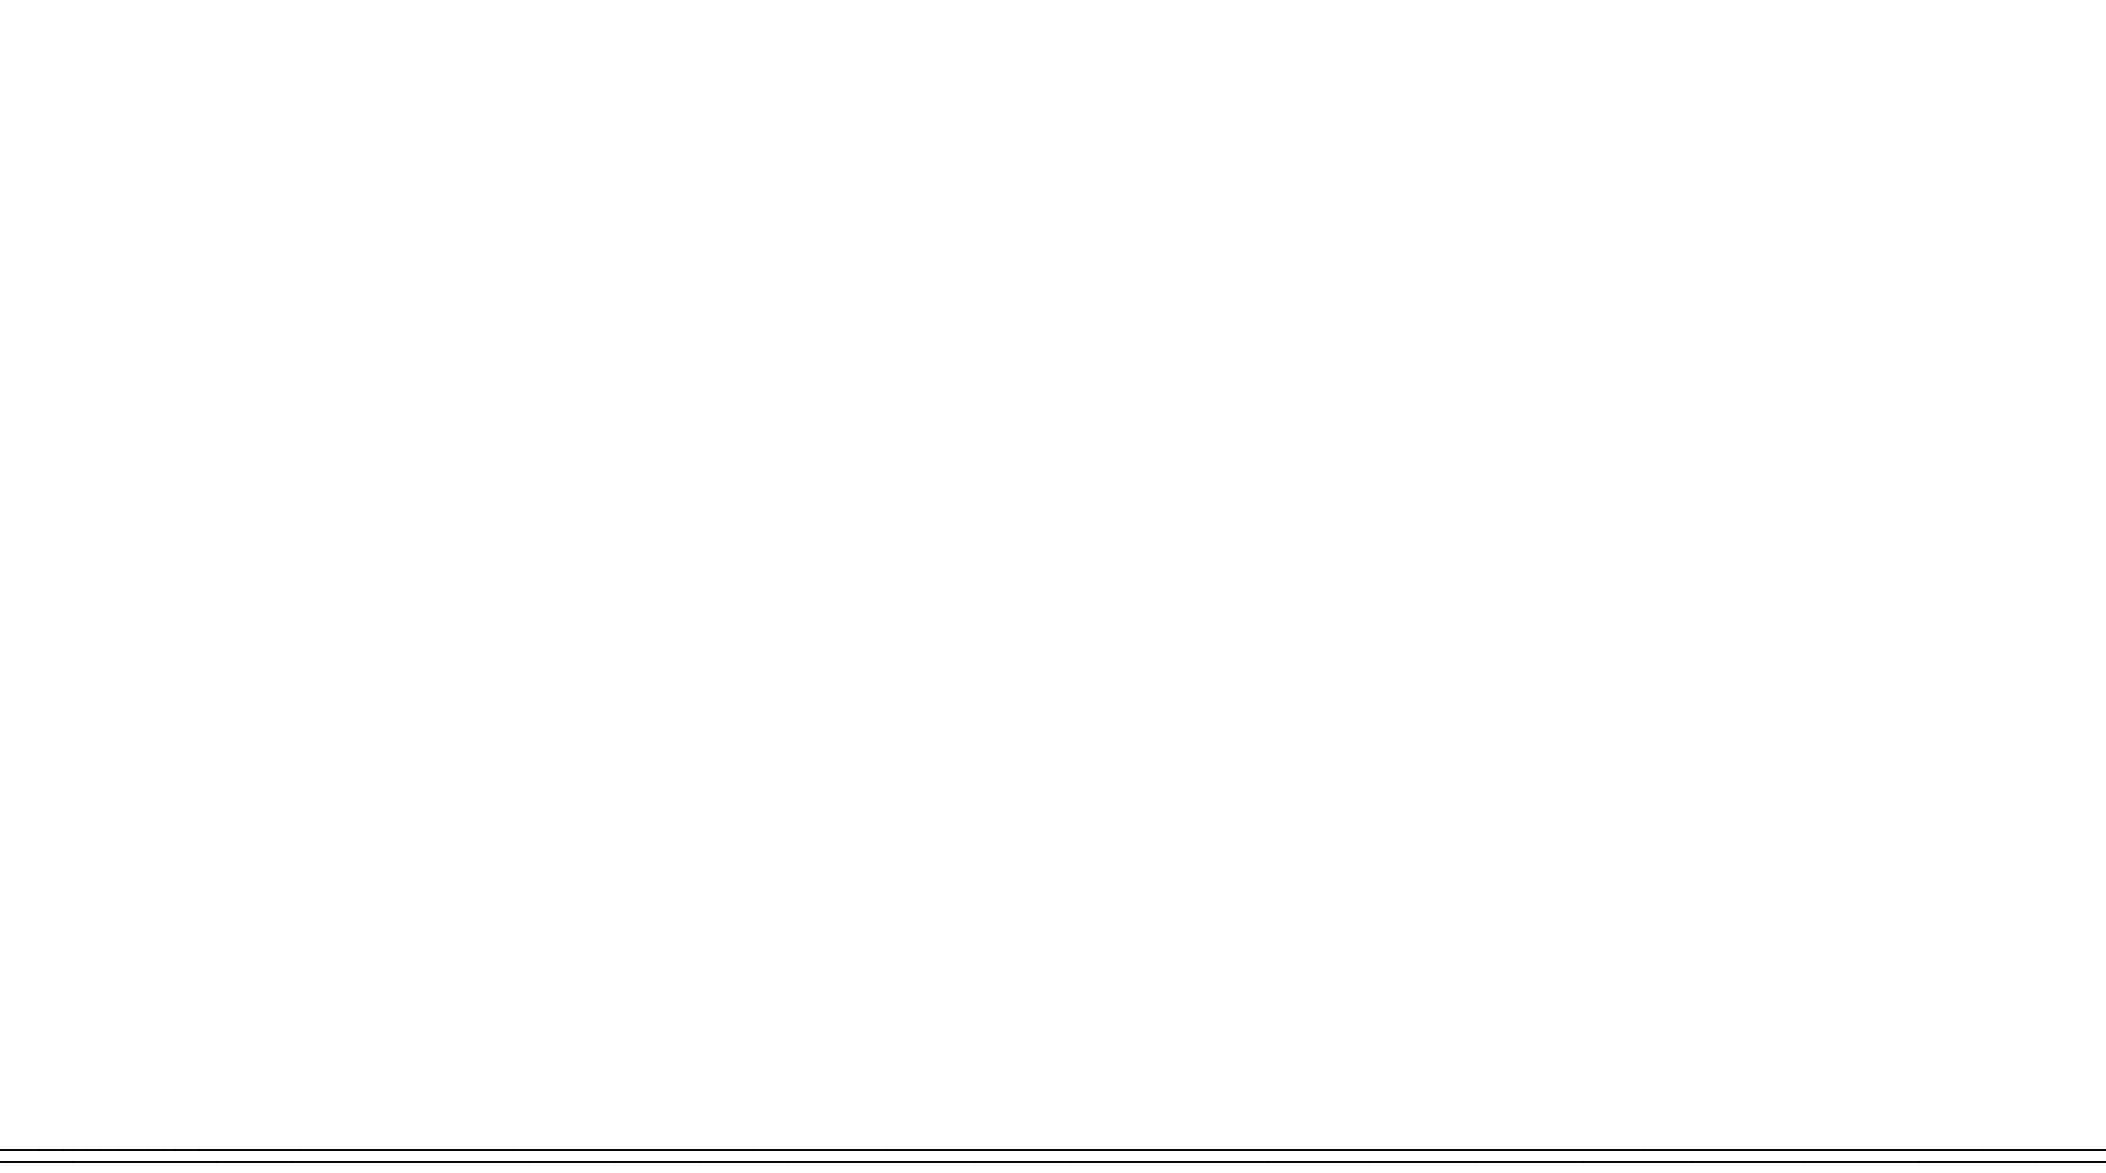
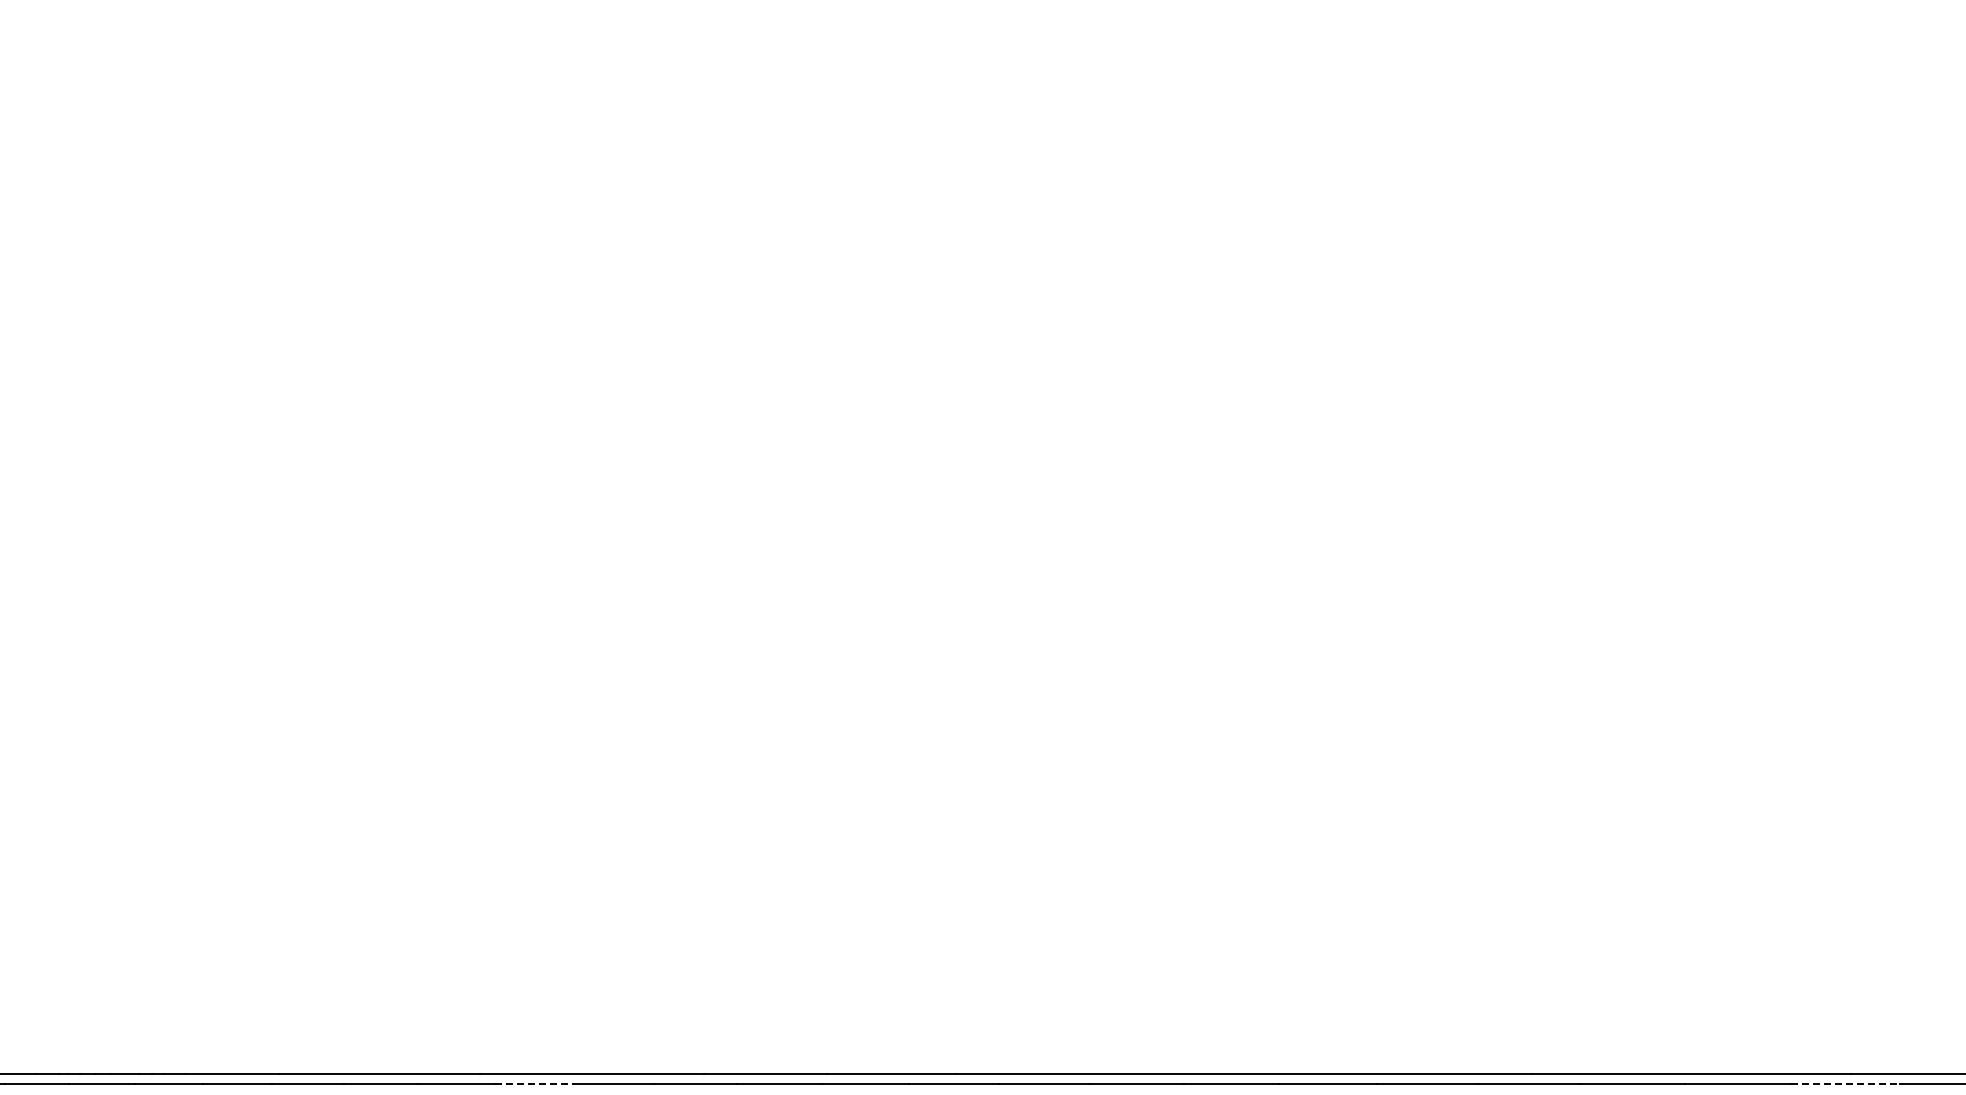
line: (572, 1161) -> (534, 1084), solid -> dashed
line: (1976, 1161) -> (1845, 1084), solid -> dashed

